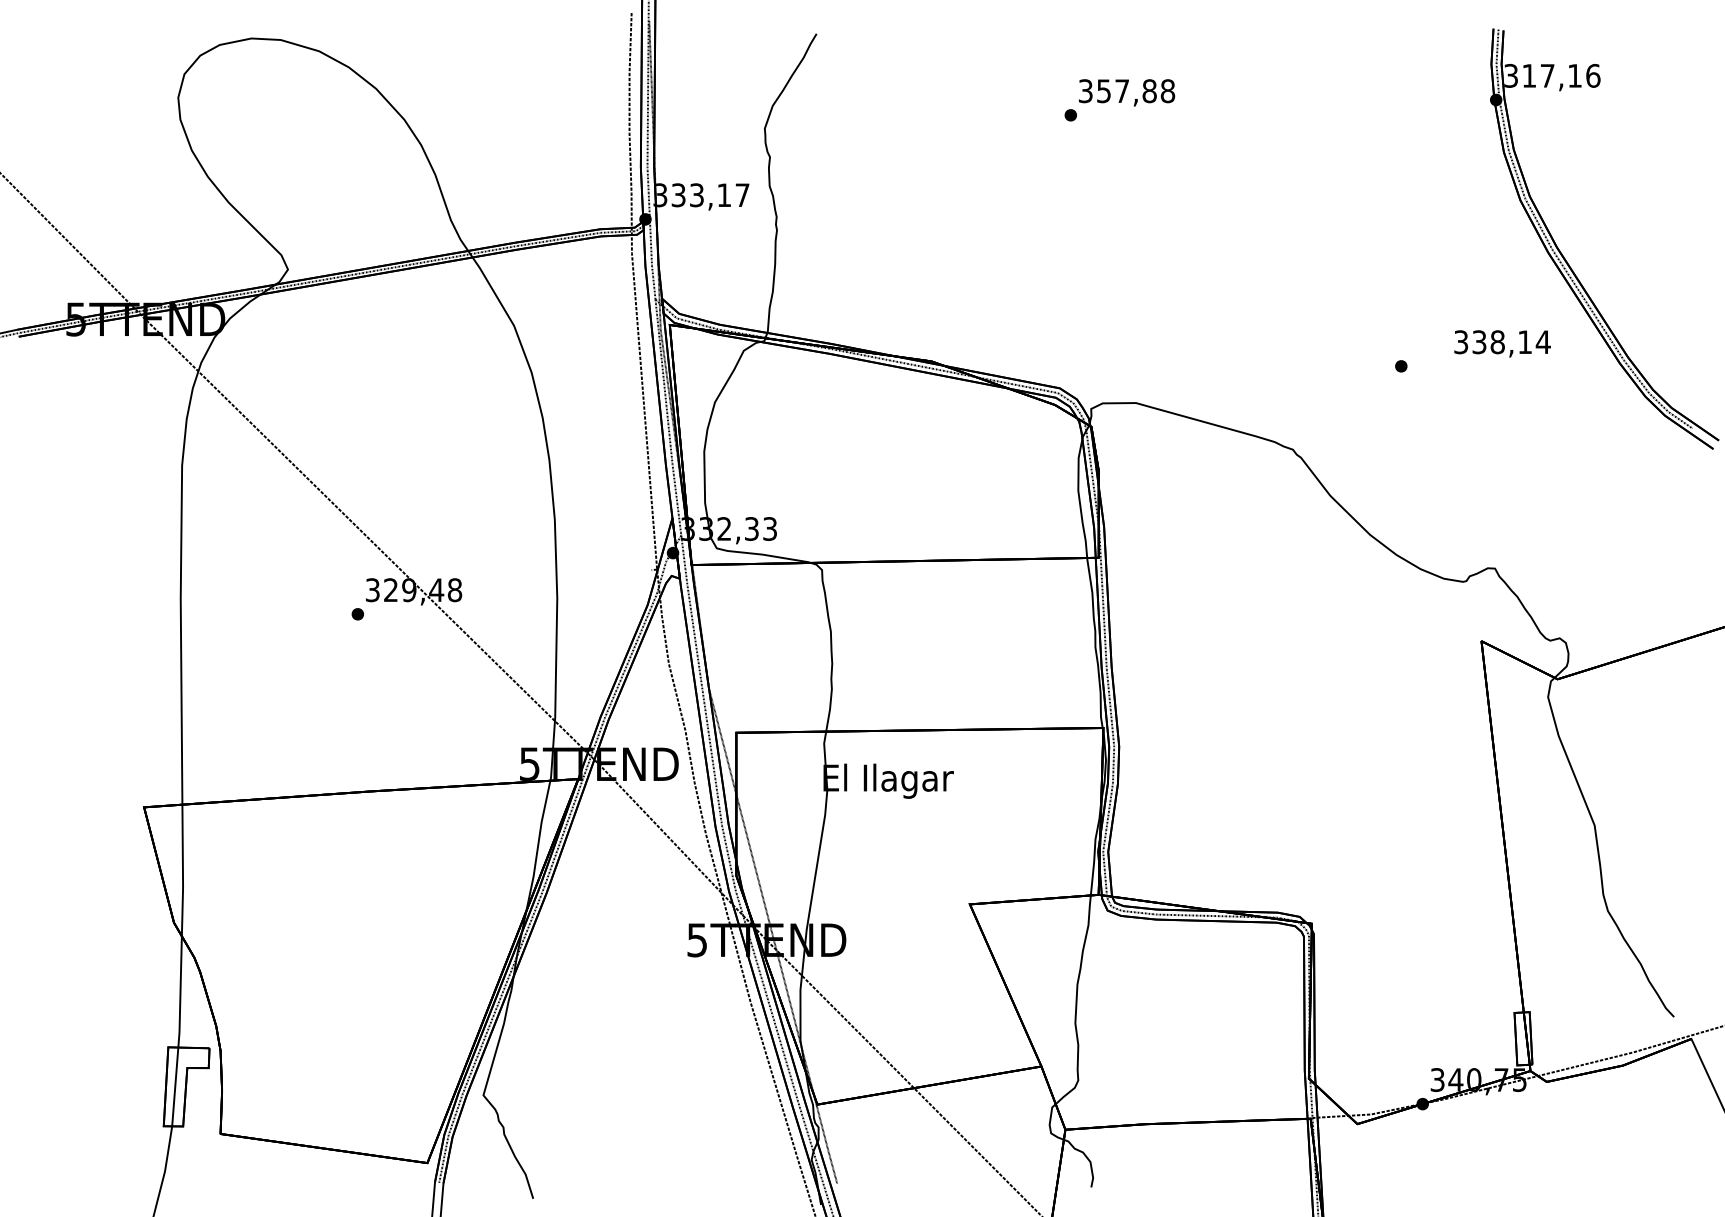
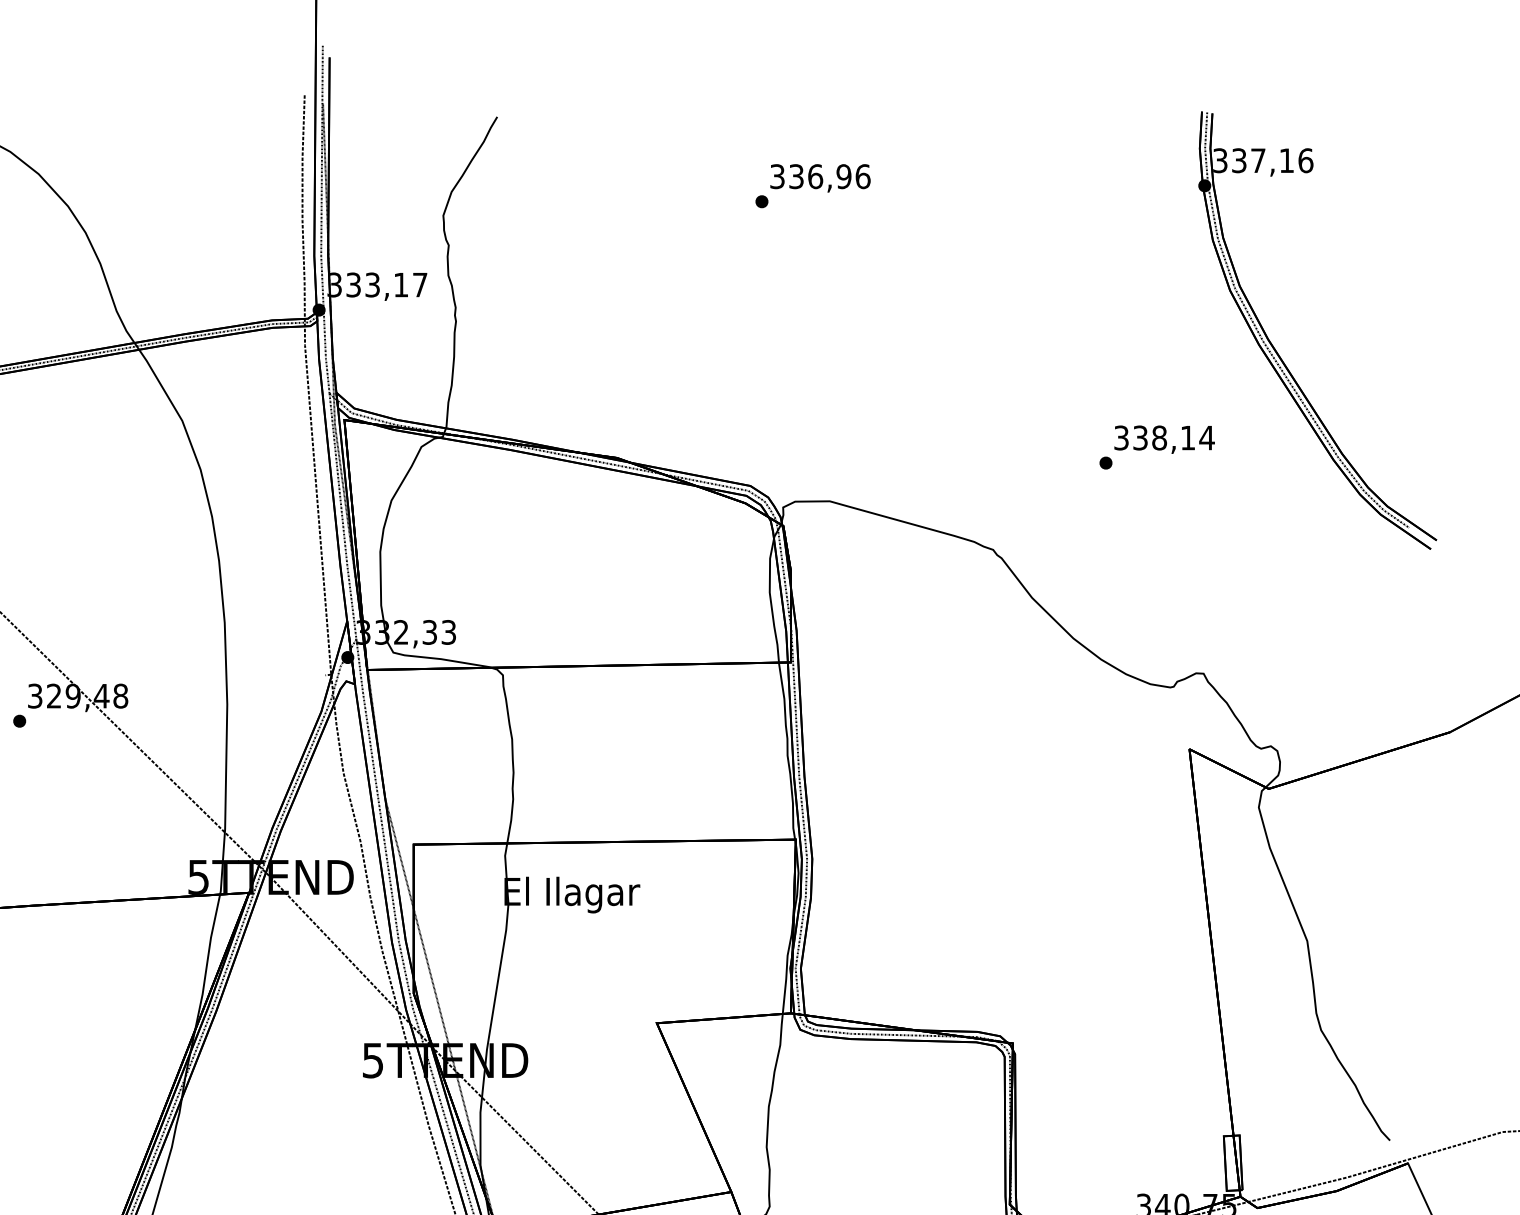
text: (1529, 75) -> (1239, 160), 317,16 -> 337,16
text: (1136, 91) -> (830, 176), 357,88 -> 336,96
text: (1502, 343) -> (1164, 439), moved

